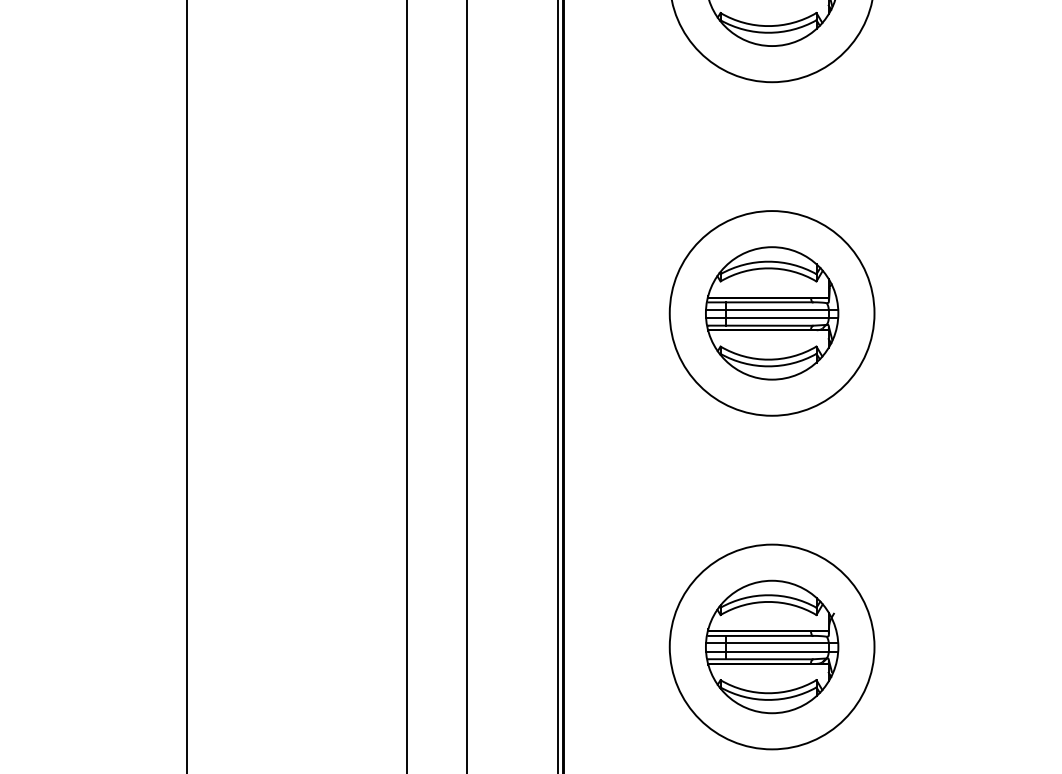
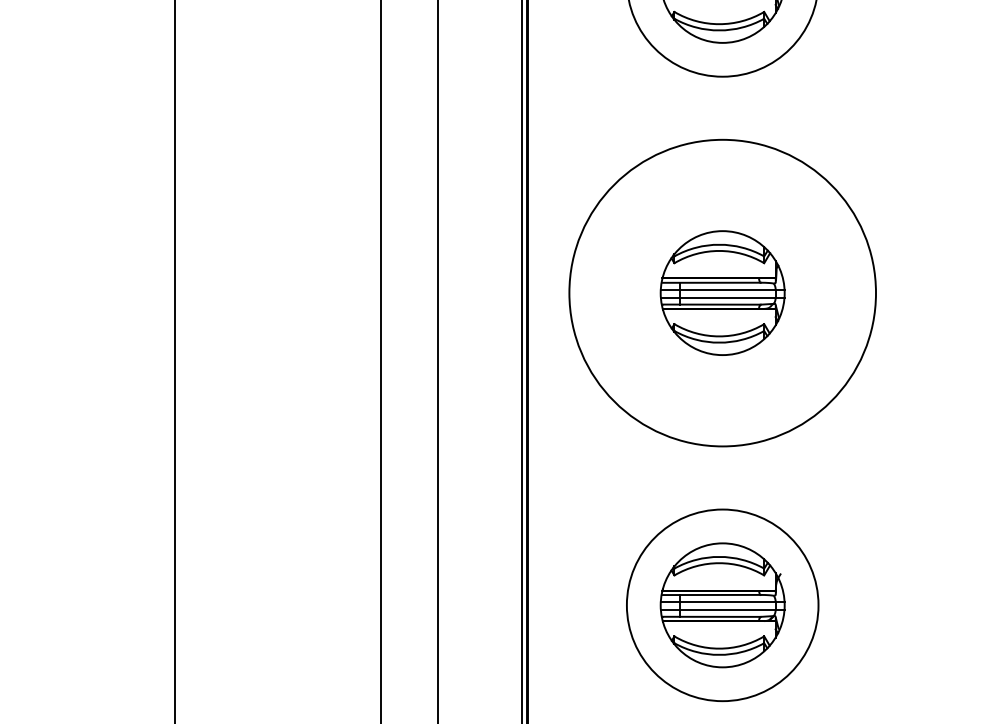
circle: (771, 312) -> (722, 292), size x1.6

